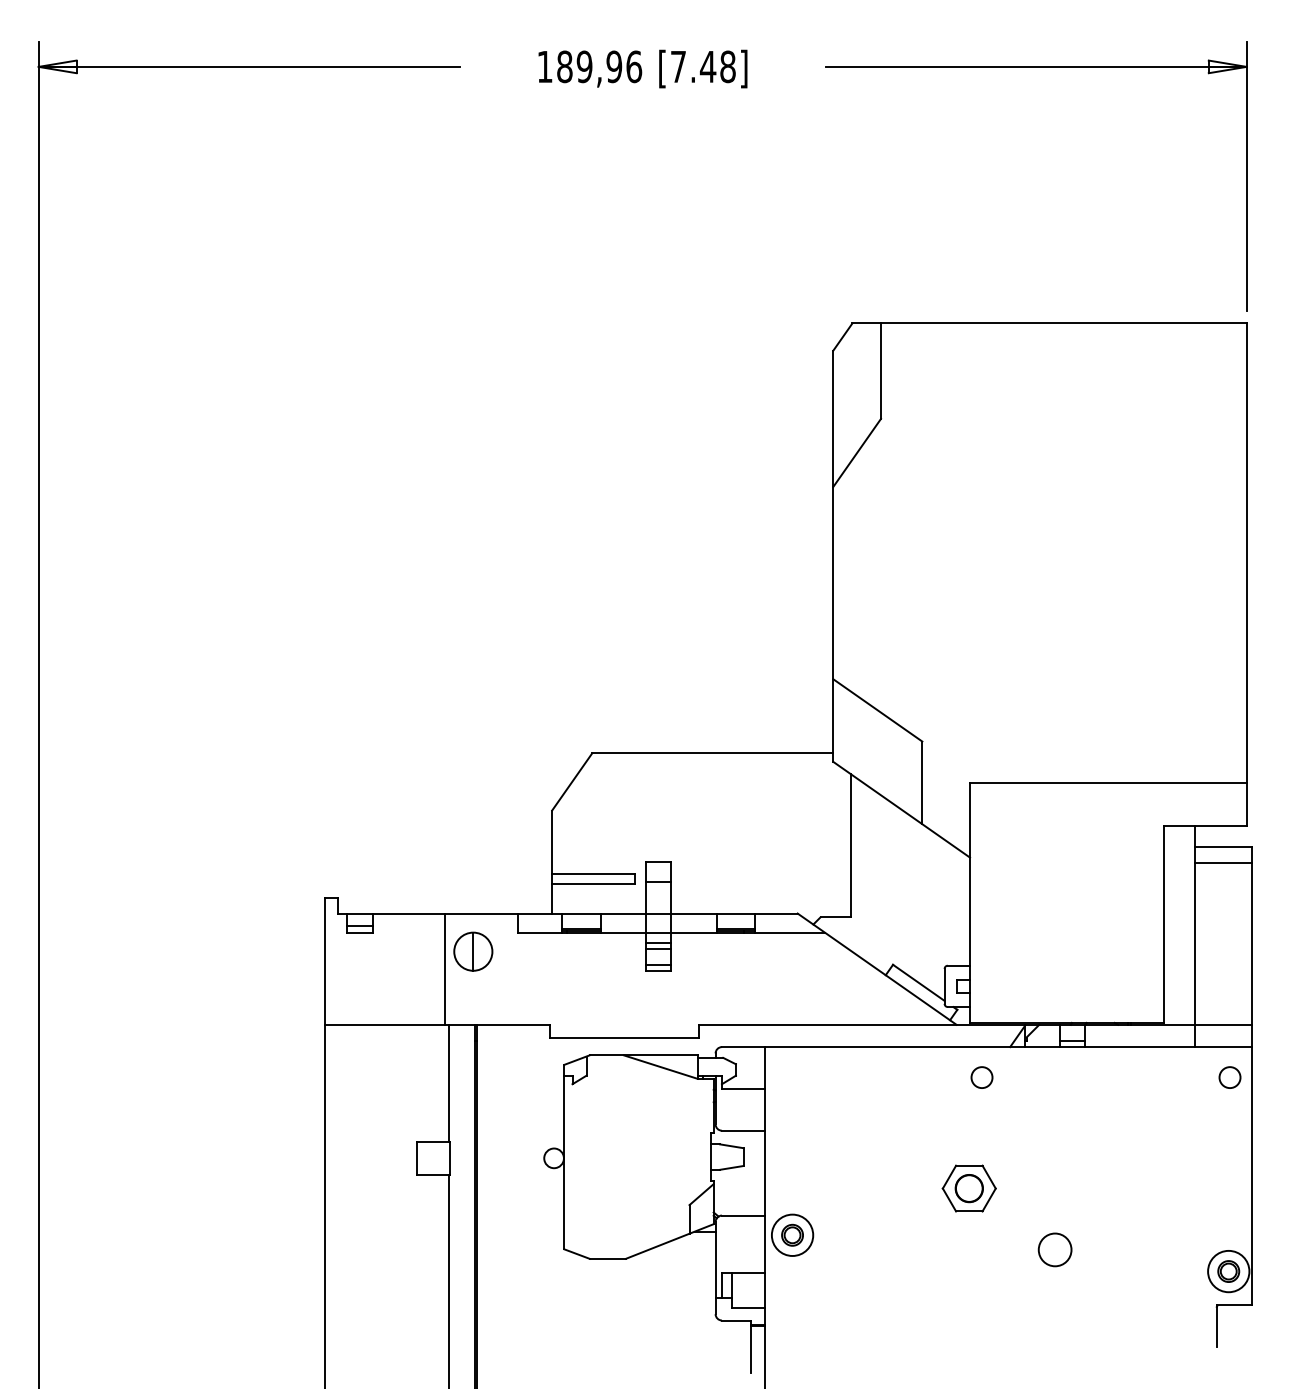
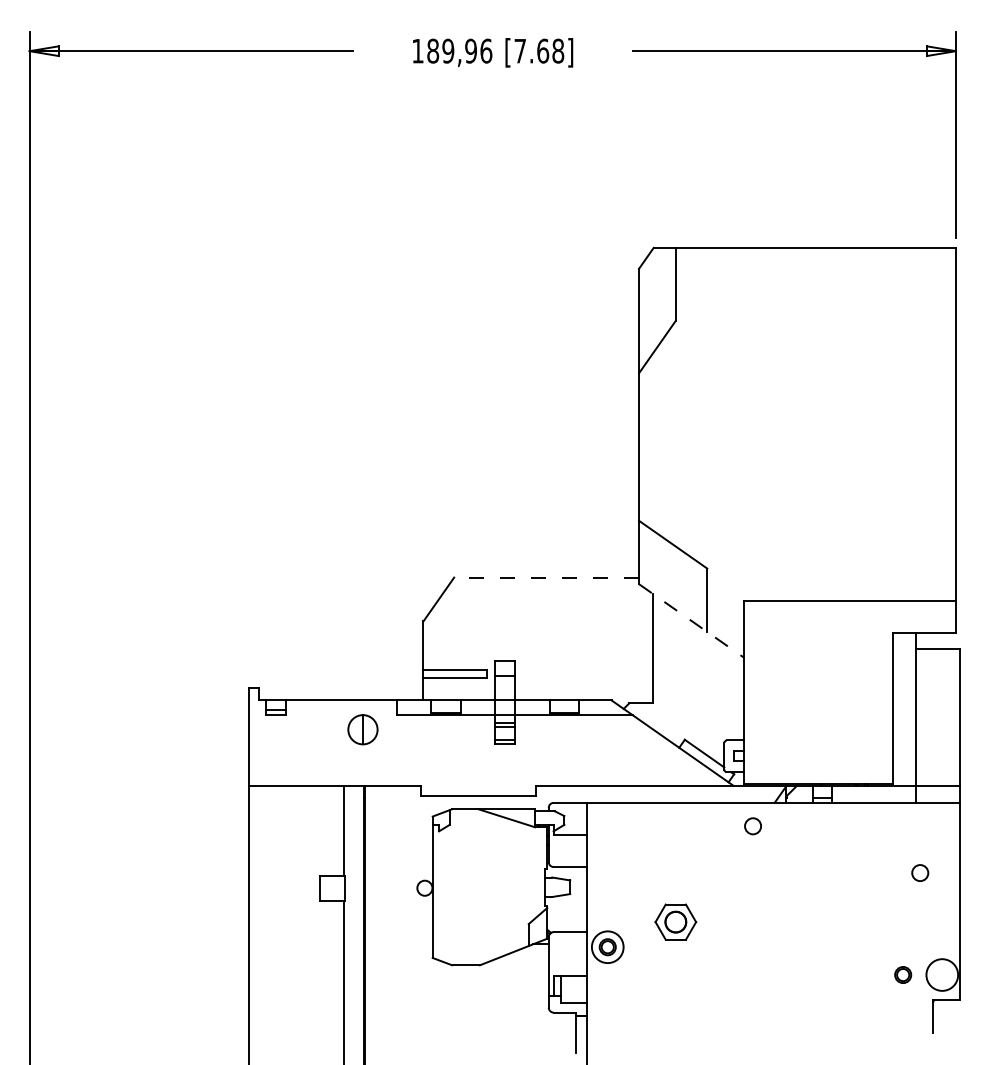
text: (707, 66) -> (542, 50), [7.48] -> [7.68]
line: (712, 753) -> (546, 577), solid -> dashed
line: (902, 810) -> (692, 621), solid -> dashed
line: (1223, 862) -> (938, 661), removed
line: (444, 968) -> (340, 742), removed
circle: (1229, 1077) -> (919, 873), moved
part: (968, 1188) -> (675, 922), moved
circle: (1054, 1249) -> (808, 958), removed
part: (1228, 1271) -> (902, 975), moved

